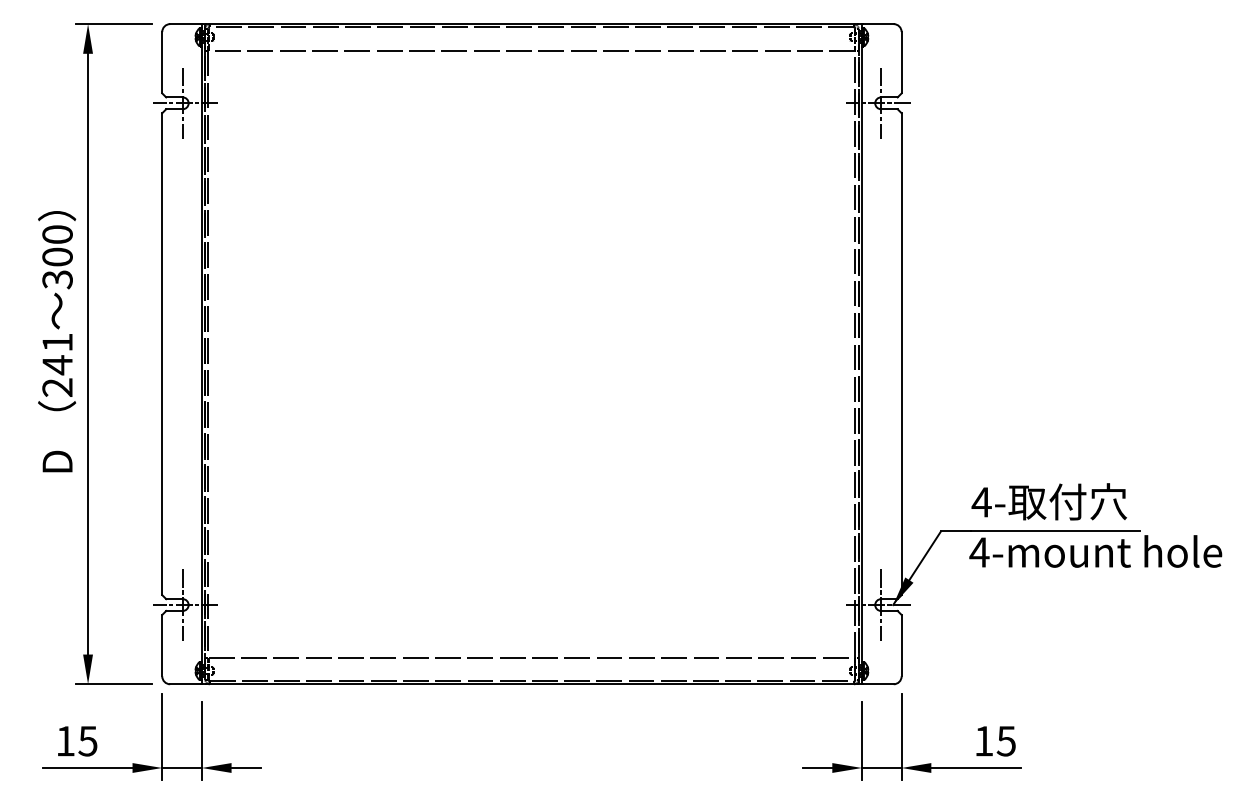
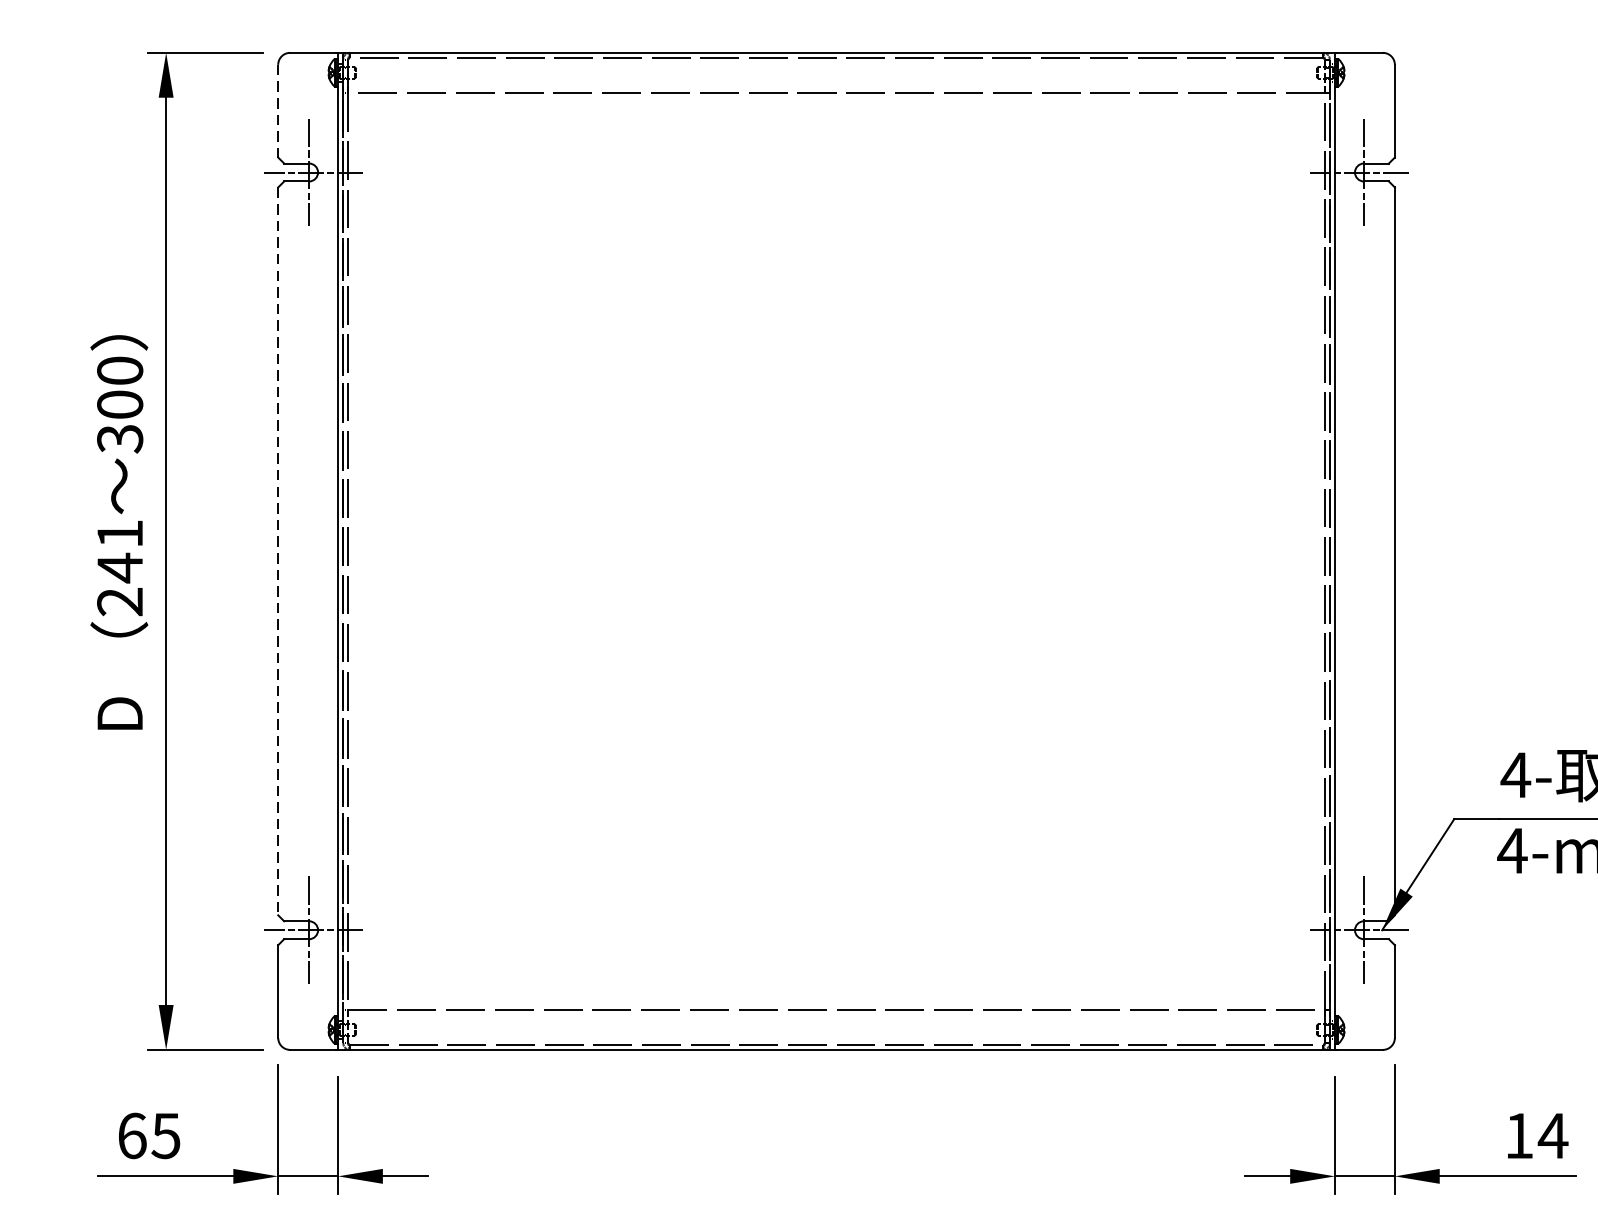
line: (162, 62) -> (278, 110), solid -> dashed
line: (162, 354) -> (278, 551), solid -> dashed
text: (65, 740) -> (132, 1134), 15 -> 65
text: (1006, 741) -> (1553, 1136), 15 -> 14

